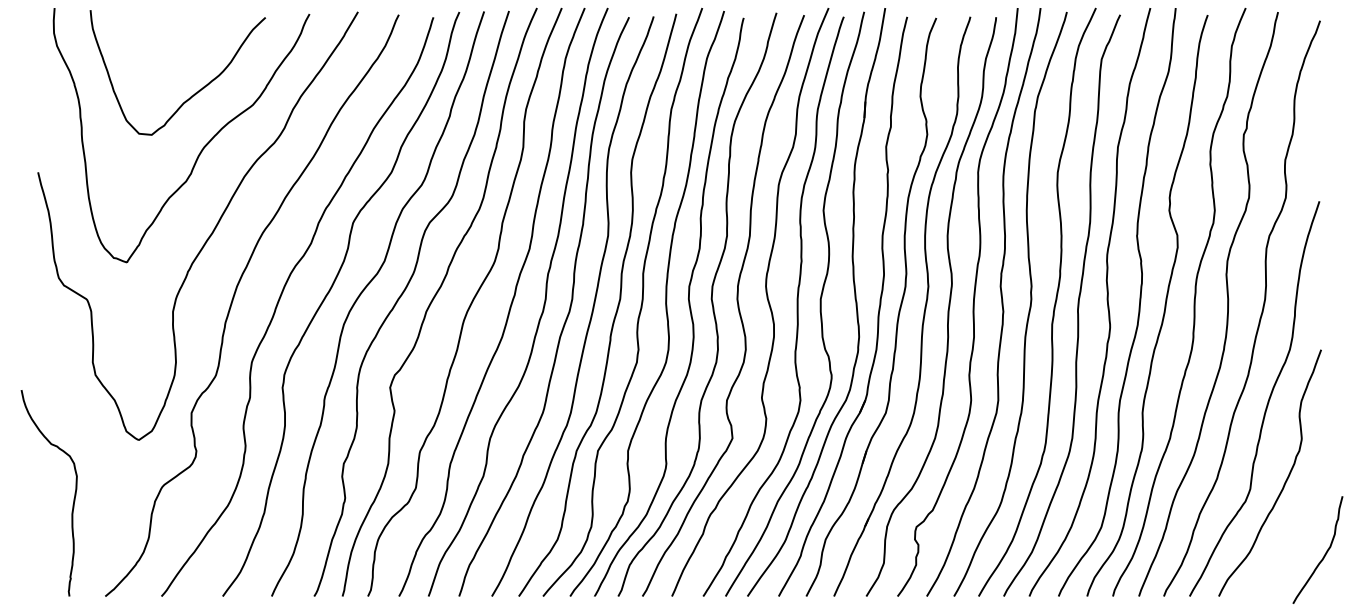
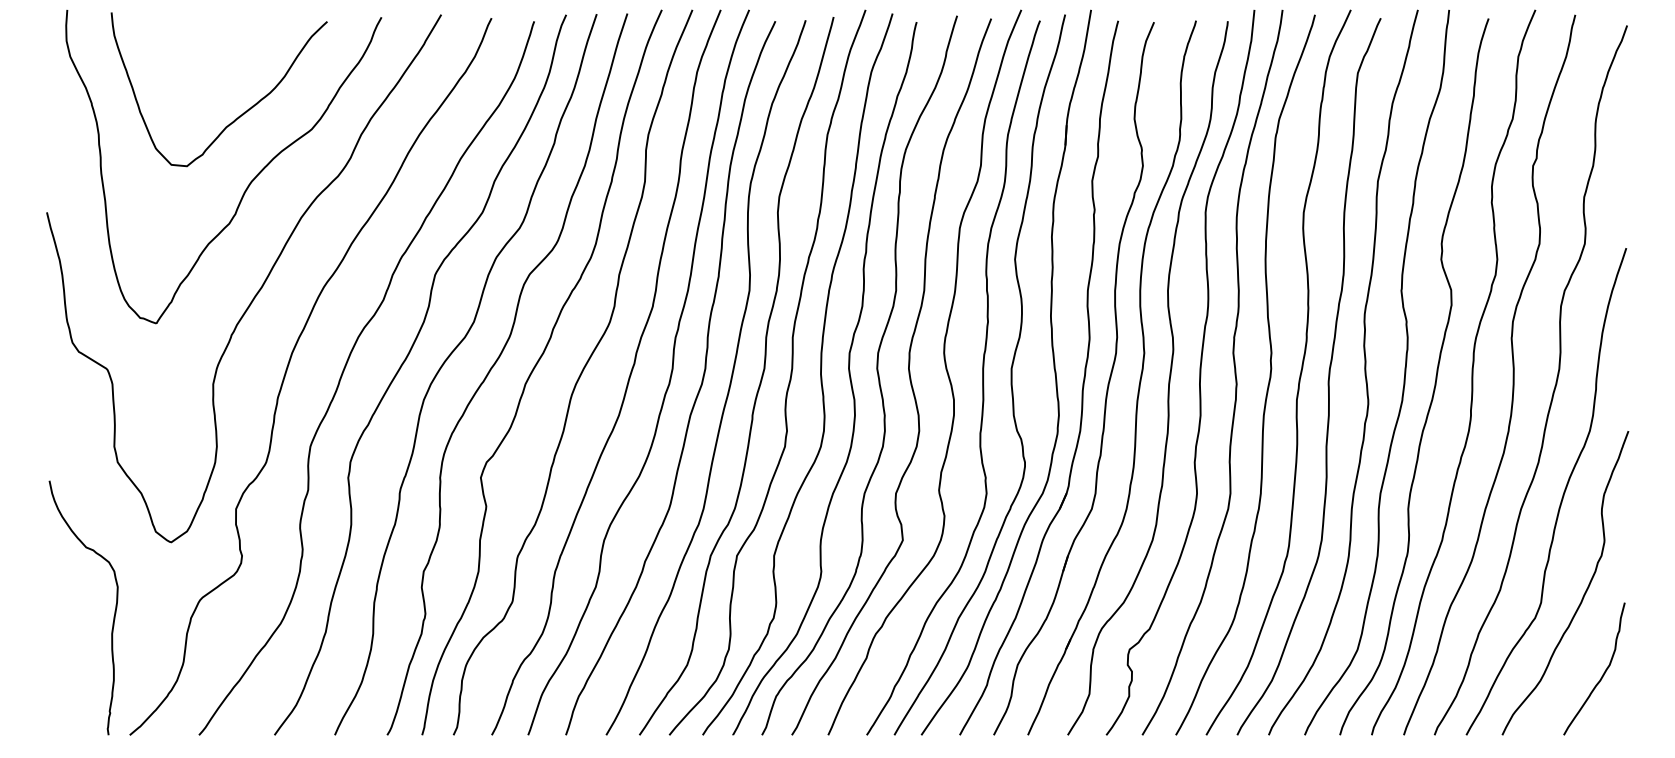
curve: (74, 495) -> (114, 610), moved
curve: (1325, 552) -> (1603, 672), moved

